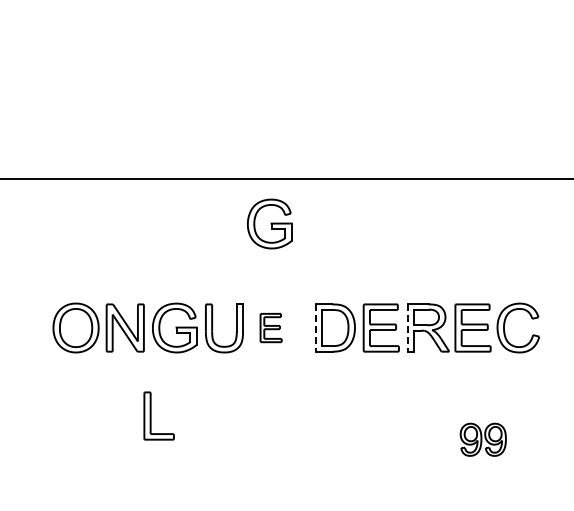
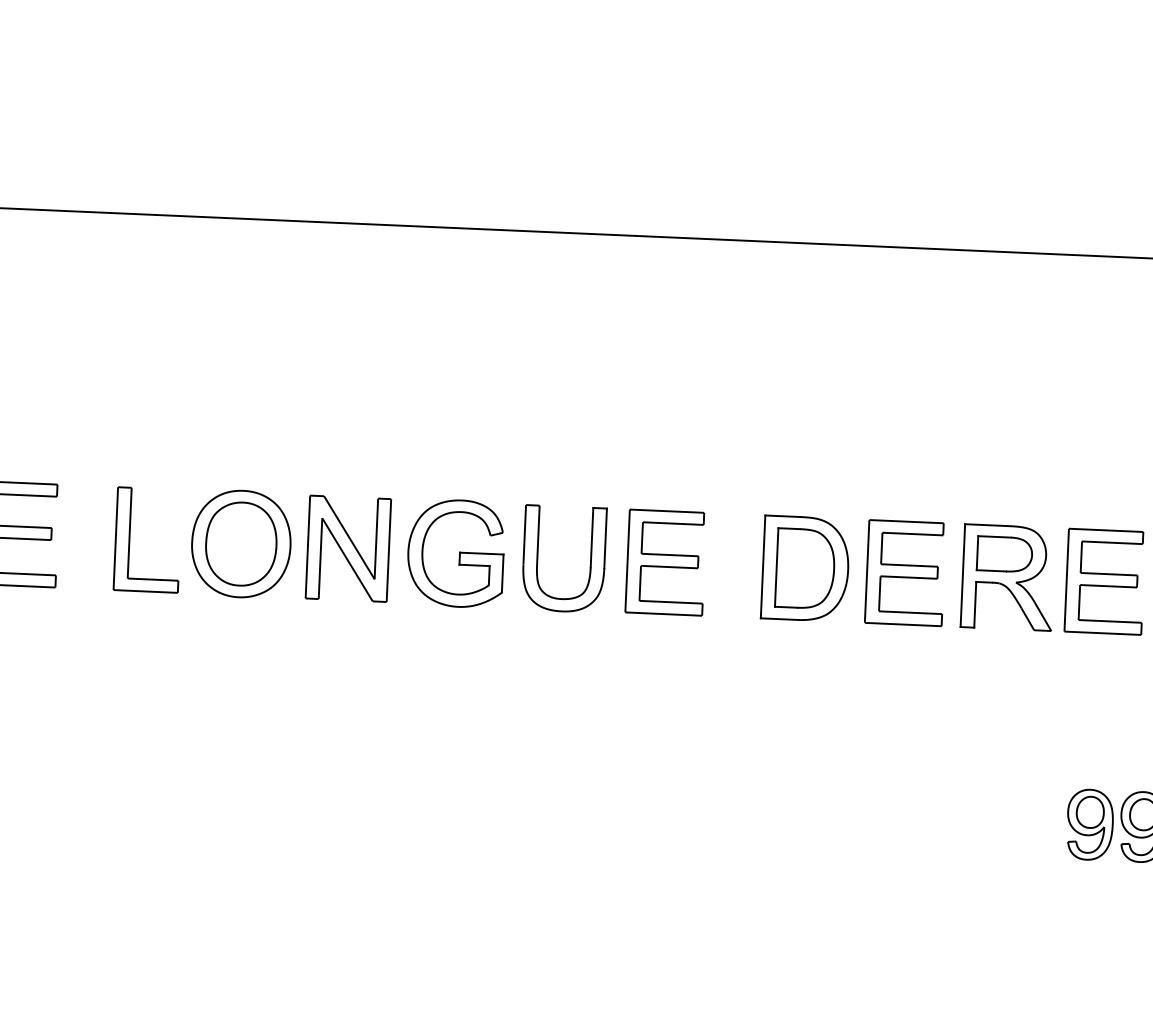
part: (269, 223) -> (672, 335), removed
part: (270, 327) -> (664, 561), size x1.67
line: (315, 328) -> (762, 567), dashed -> solid
line: (407, 328) -> (962, 576), dashed -> solid
part: (151, 415) -> (131, 538), moved

